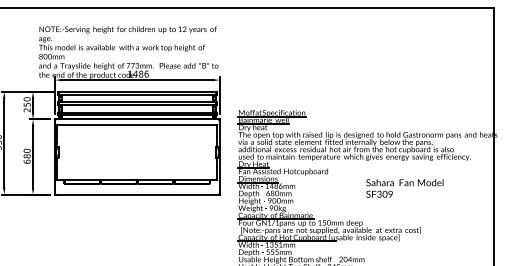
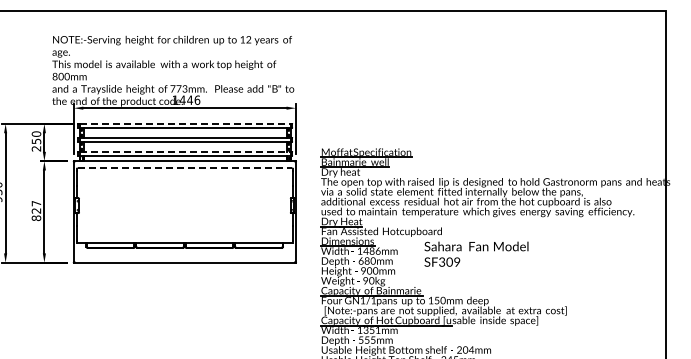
text: (141, 73) -> (190, 99), 1486 -> 1446
line: (137, 91) -> (185, 123), solid -> dashed
line: (137, 112) -> (185, 151), solid -> dashed
line: (137, 124) -> (185, 168), solid -> dashed
text: (27, 156) -> (36, 210), 680 -> 827
text: (404, 187) -> (476, 253), moved

